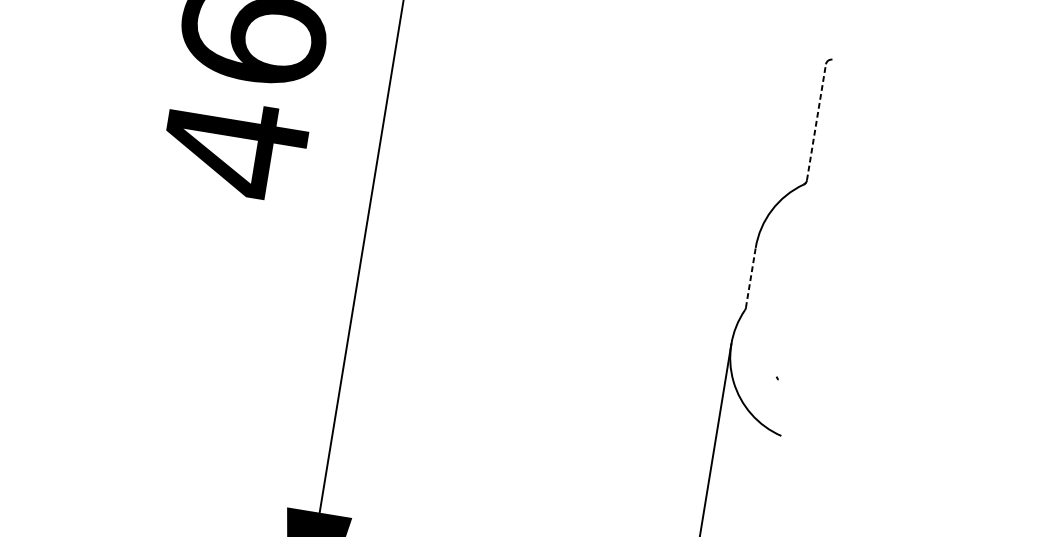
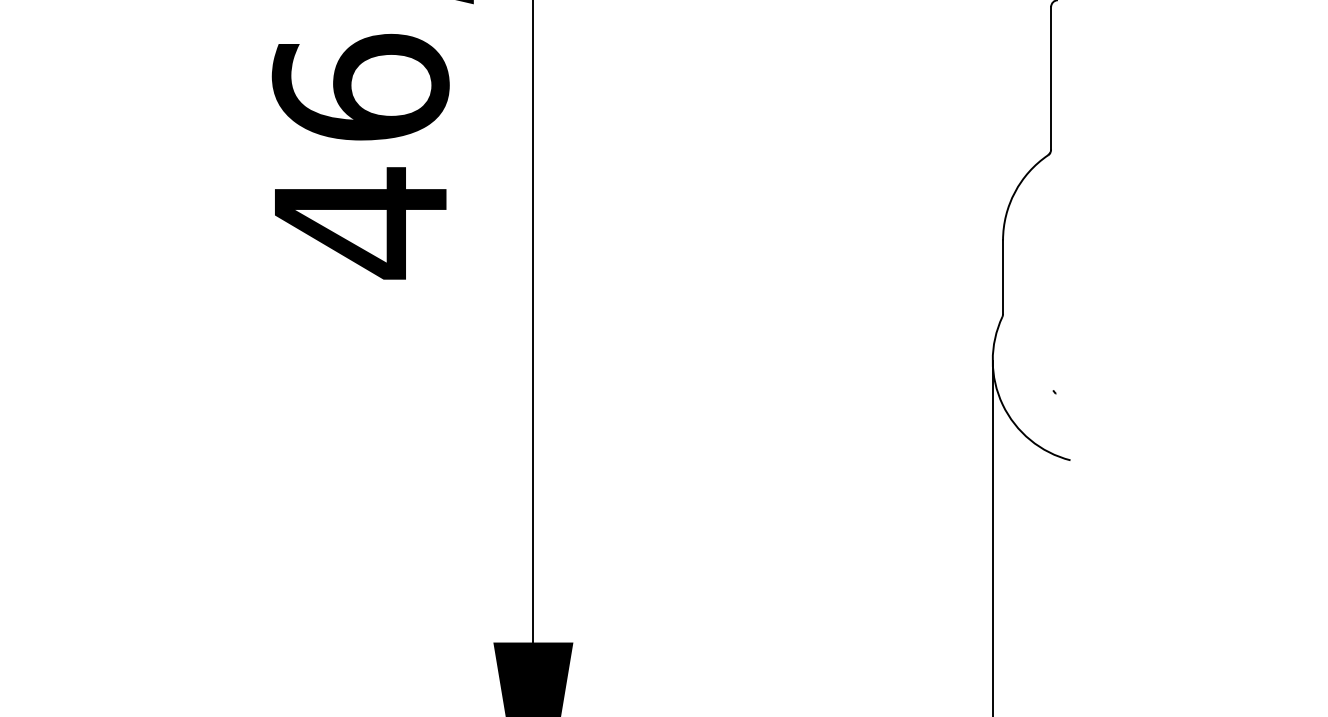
line: (816, 121) -> (1051, 77), dashed -> solid
line: (751, 278) -> (1003, 277), dashed -> solid

